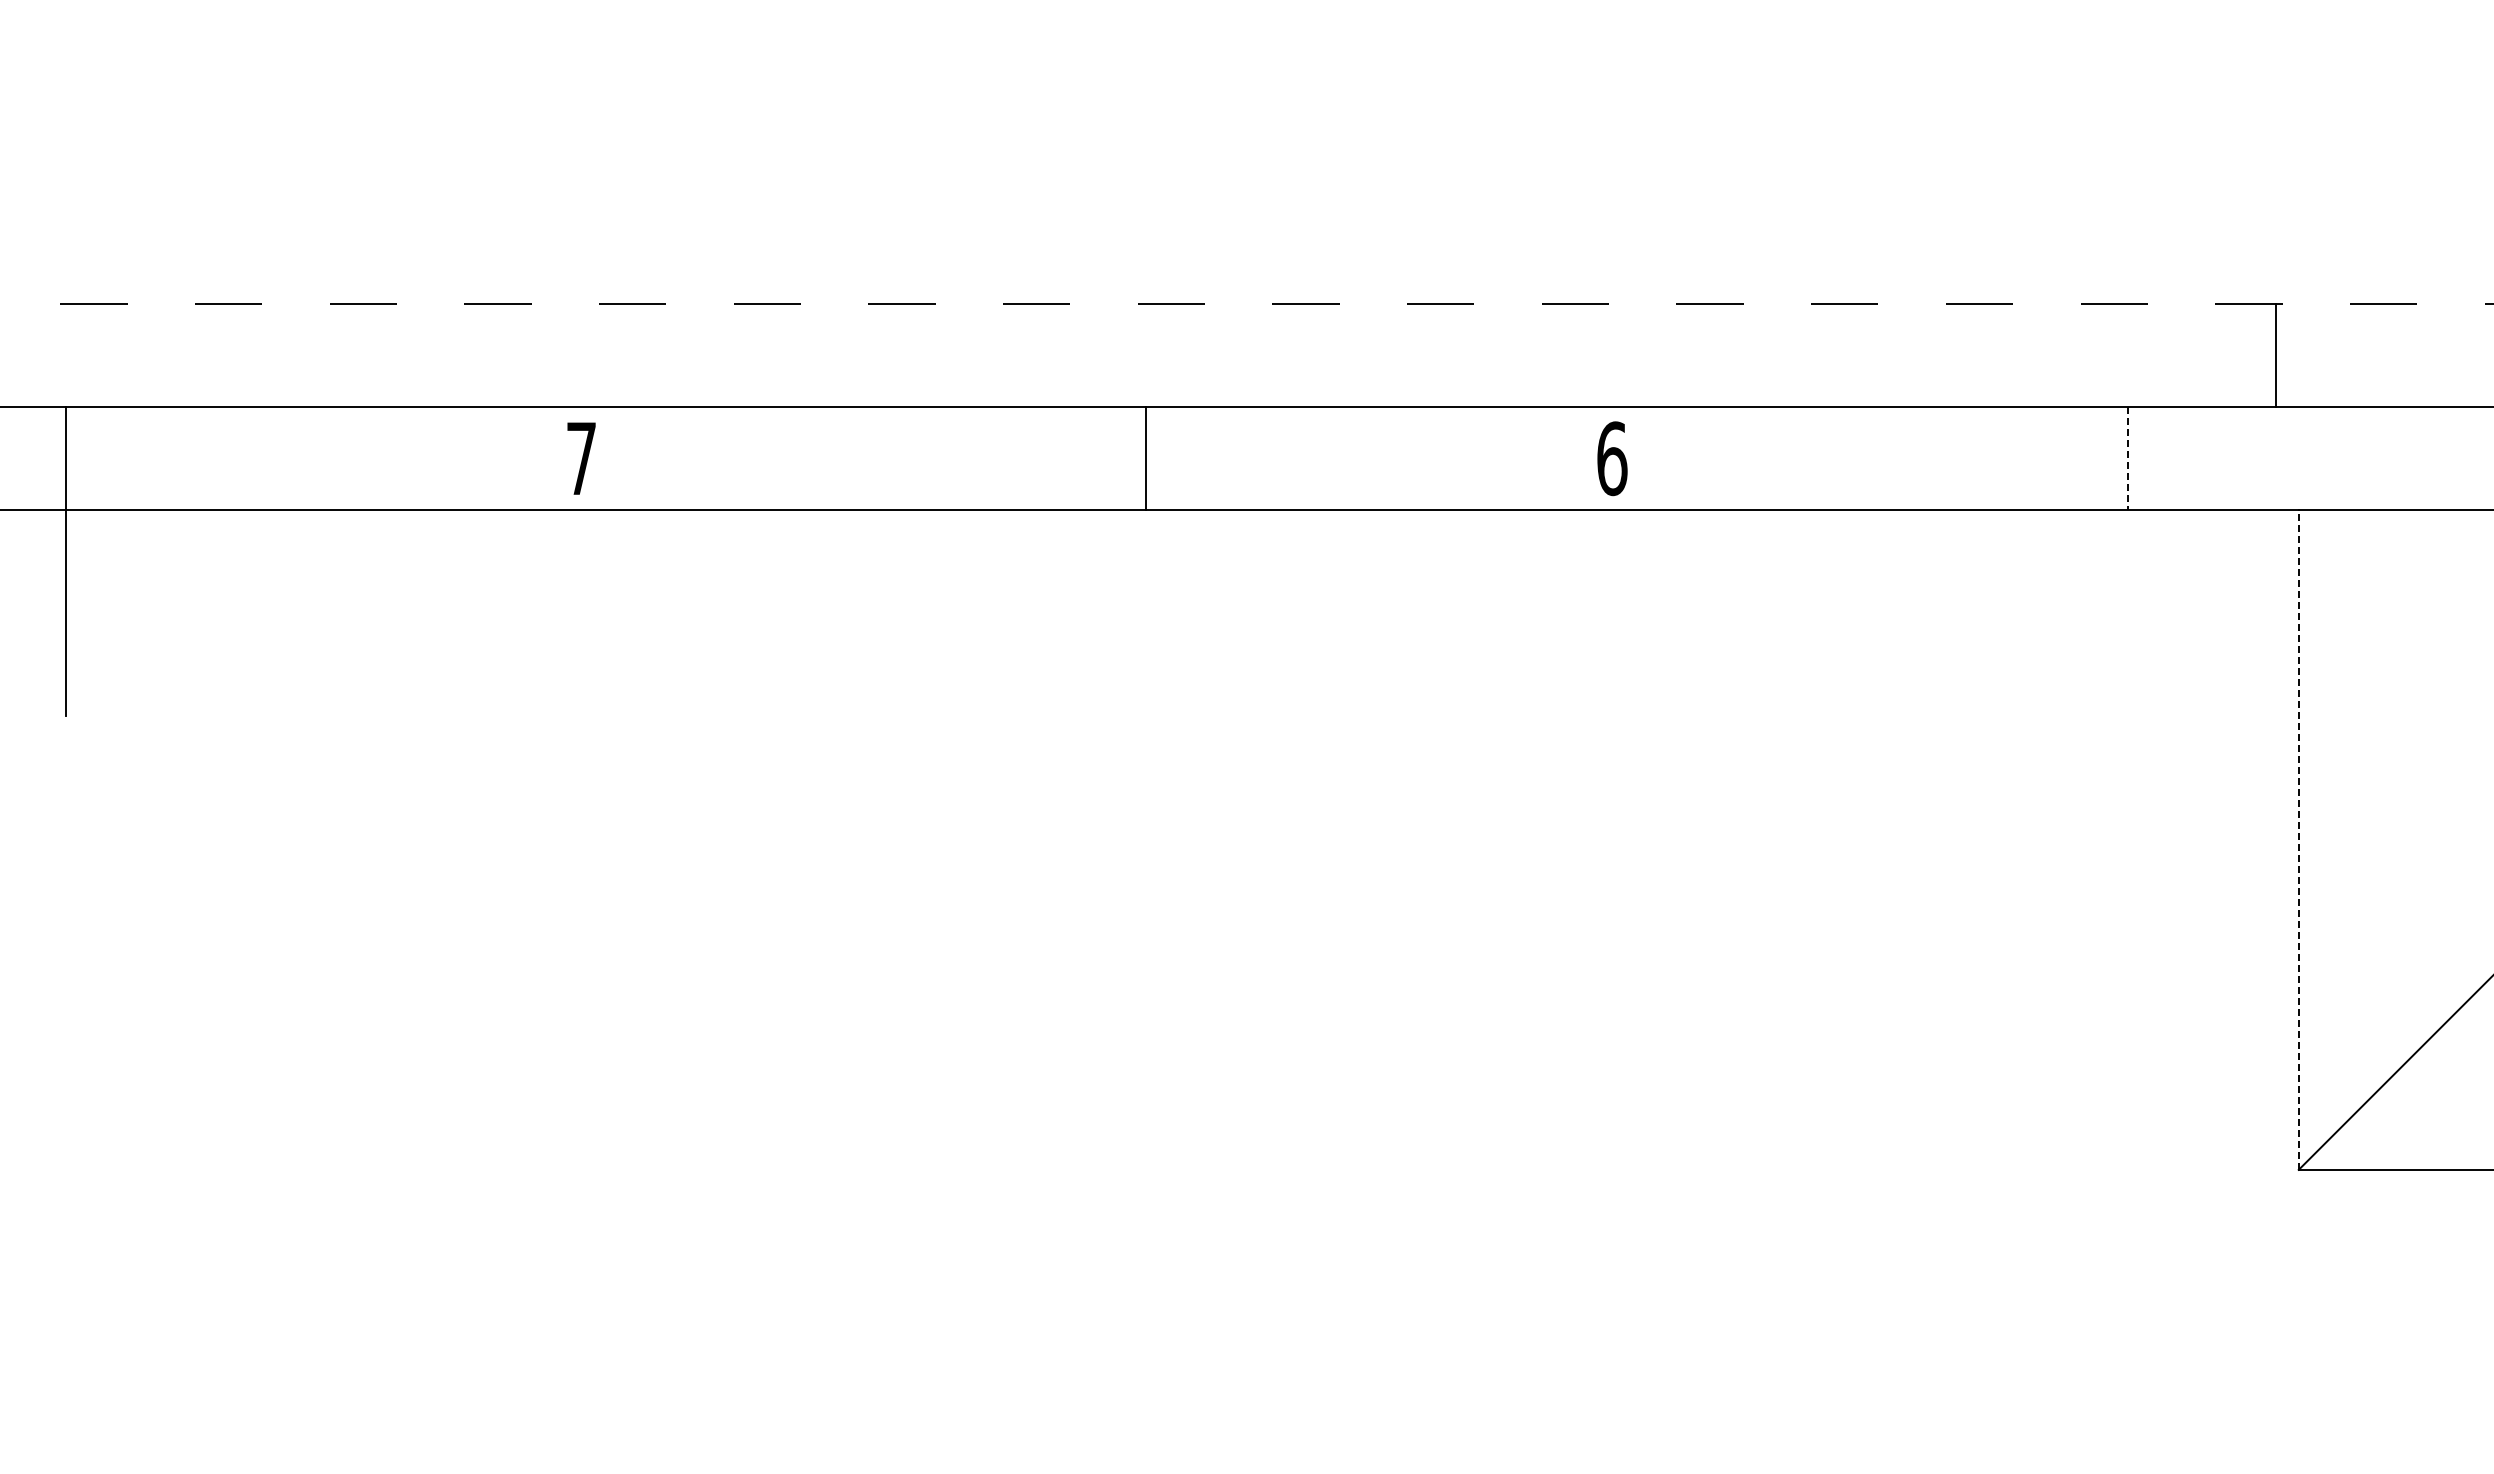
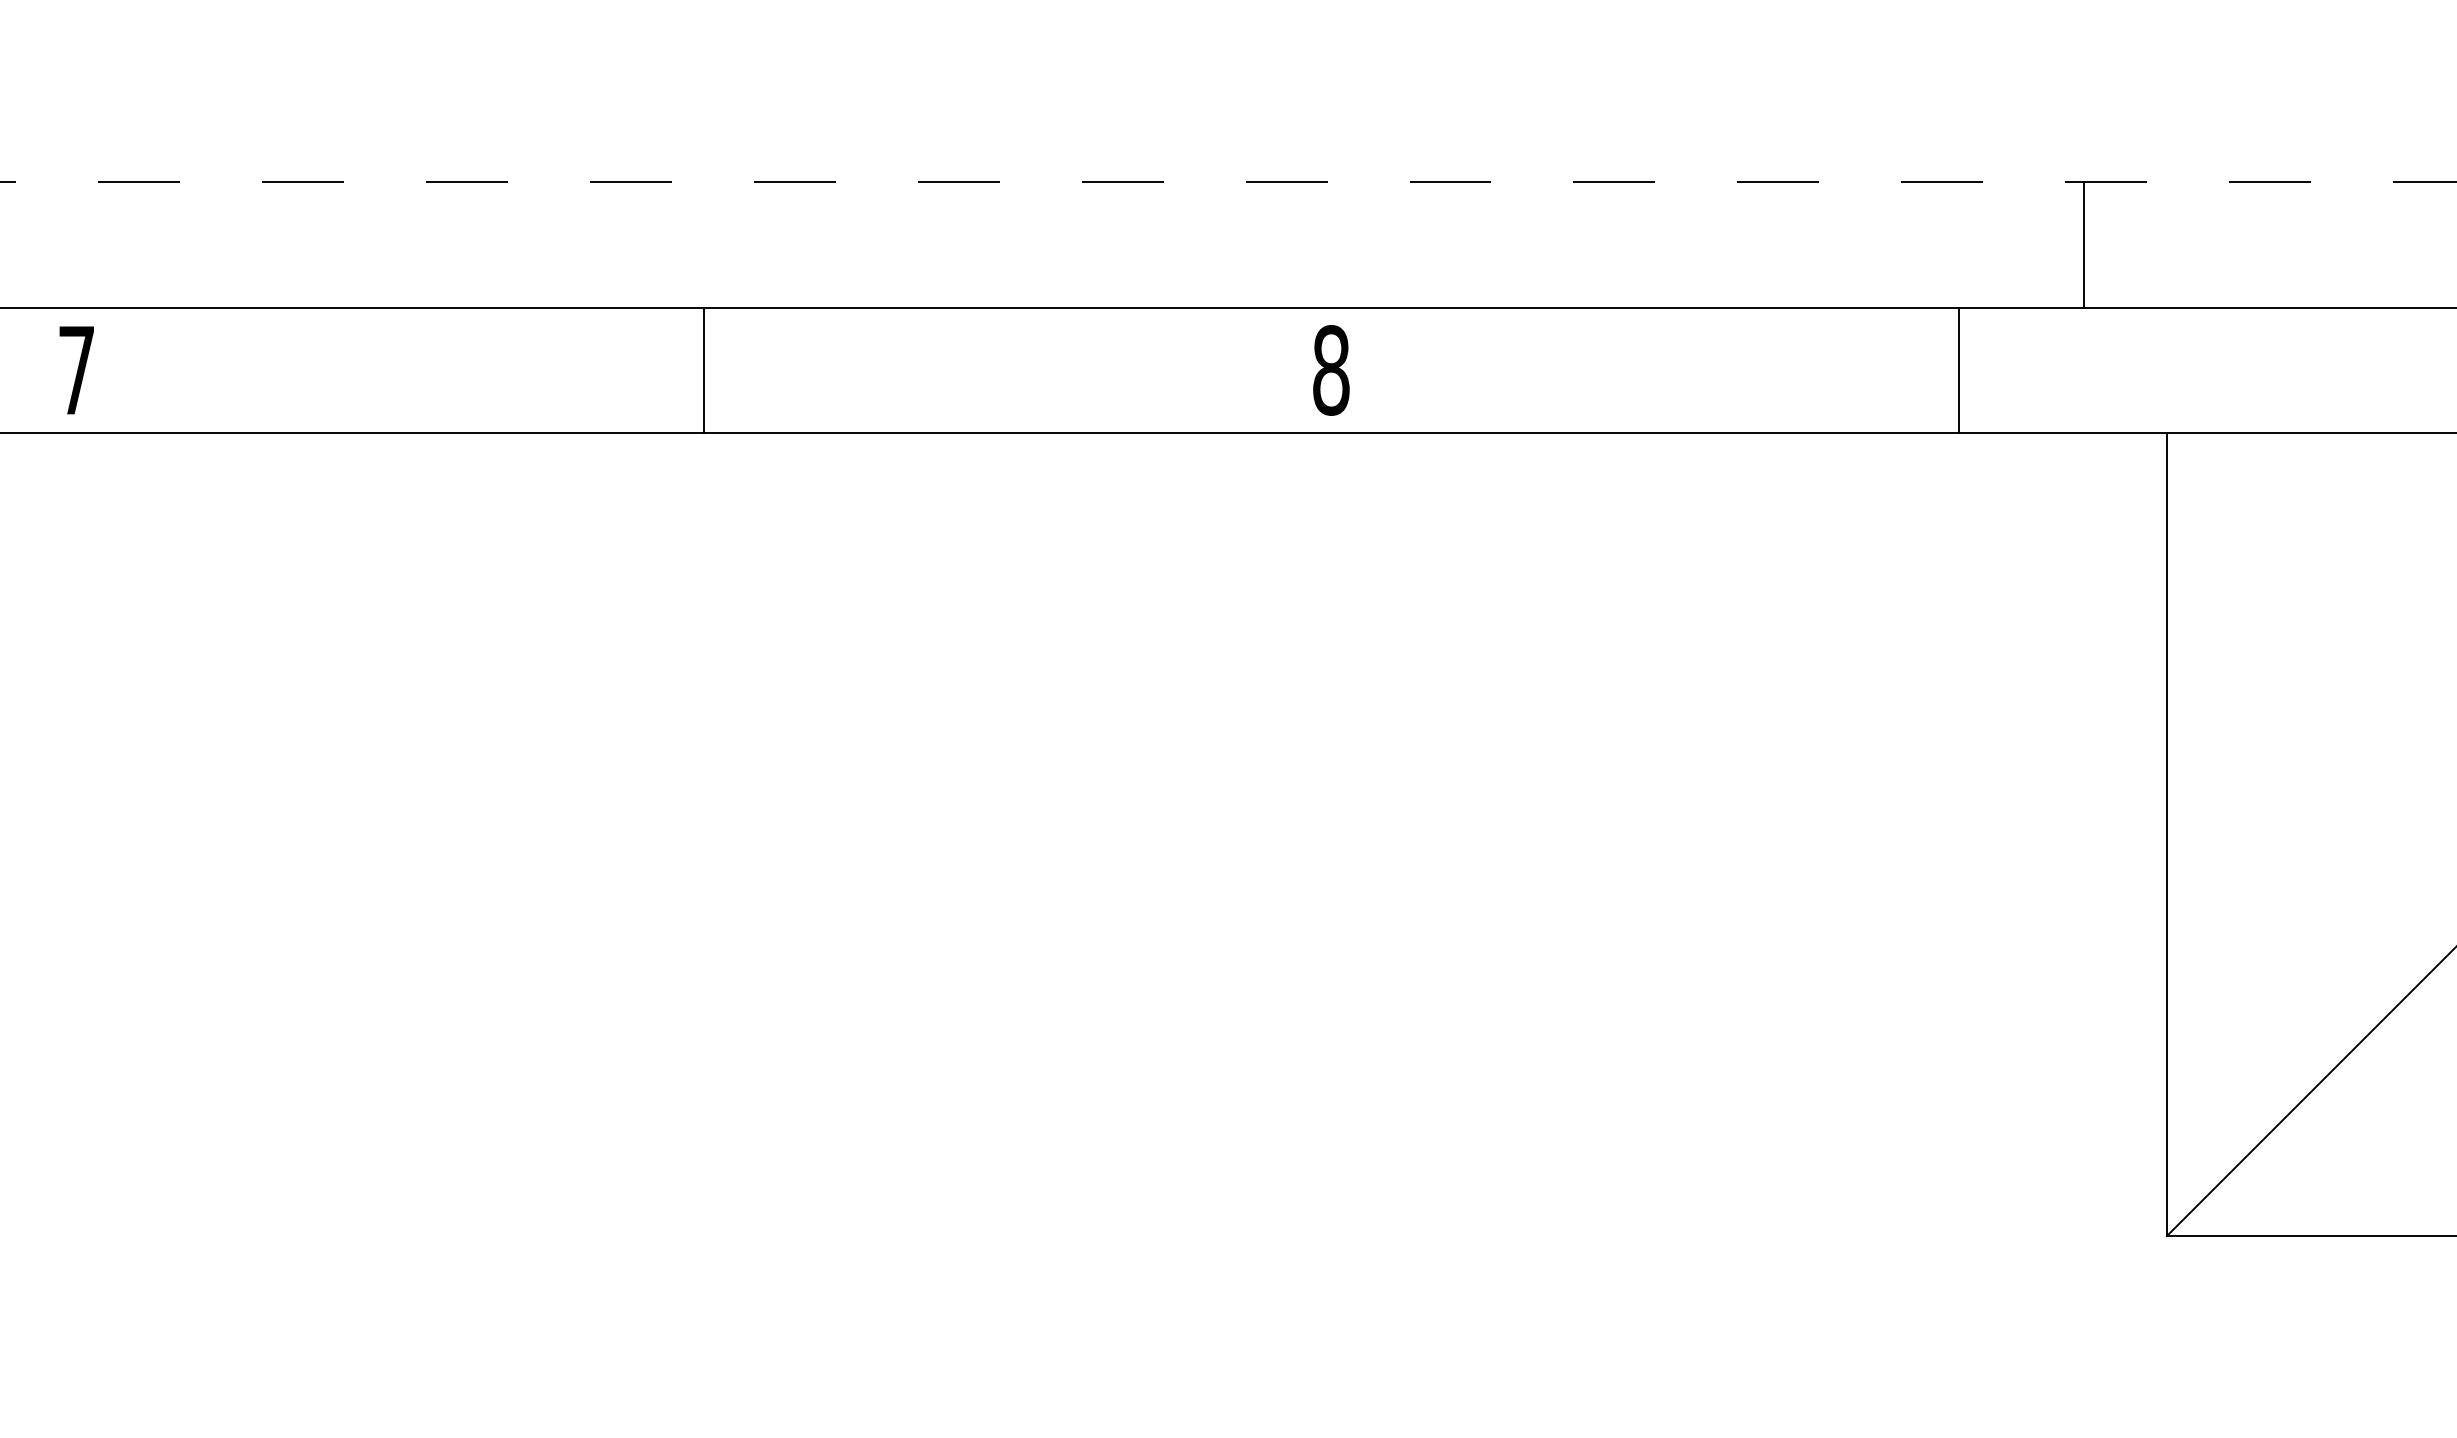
line: (2275, 355) -> (2083, 244), moved
line: (1146, 458) -> (704, 370), moved
text: (1612, 458) -> (1331, 370), 6 -> 8
line: (2127, 458) -> (1958, 370), dashed -> solid
line: (2298, 840) -> (2166, 835), dashed -> solid

